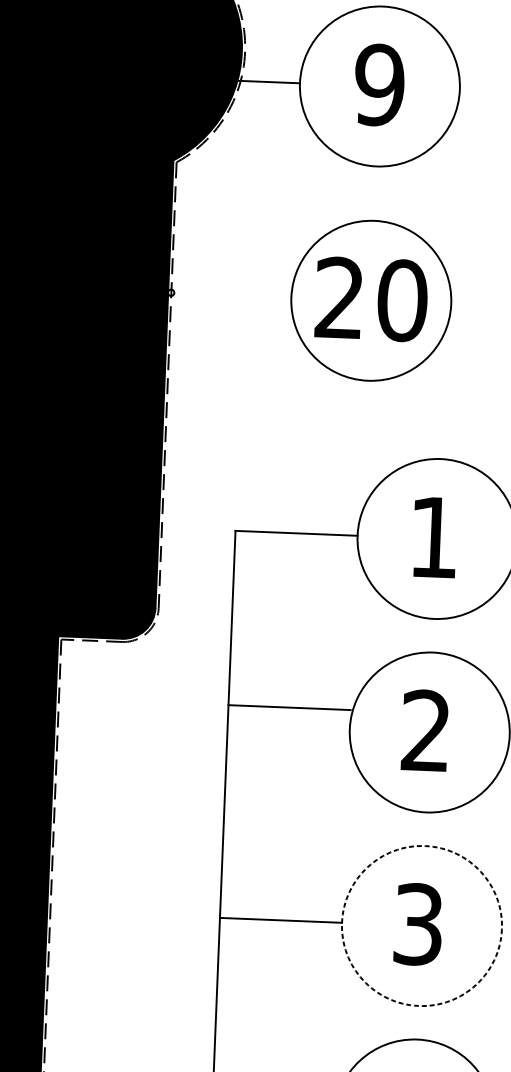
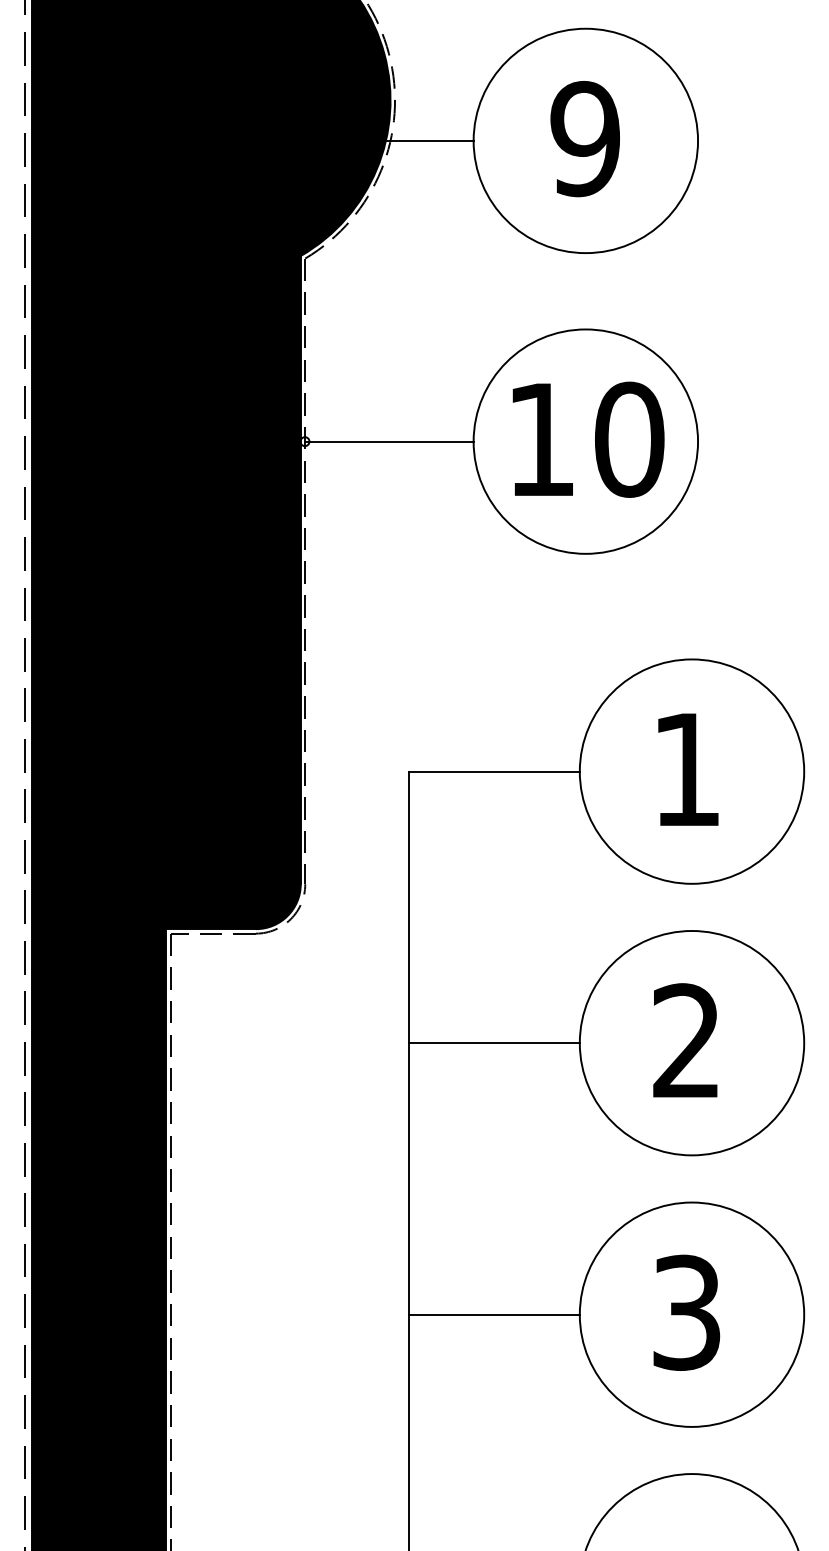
line: (231, 295) -> (389, 441), added
text: (338, 297) -> (539, 438), 20 -> 10
line: (289, 707) -> (493, 1043), moved
circle: (421, 925) -> (691, 1314), dashed -> solid

